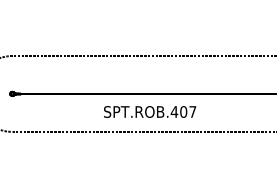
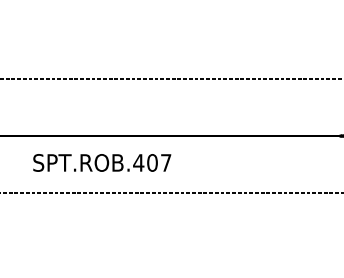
text: (150, 111) -> (102, 162), moved

